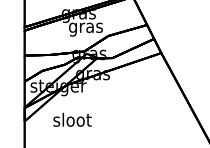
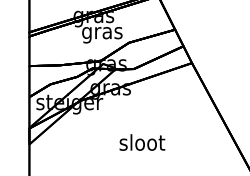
text: (72, 119) -> (142, 142), moved

